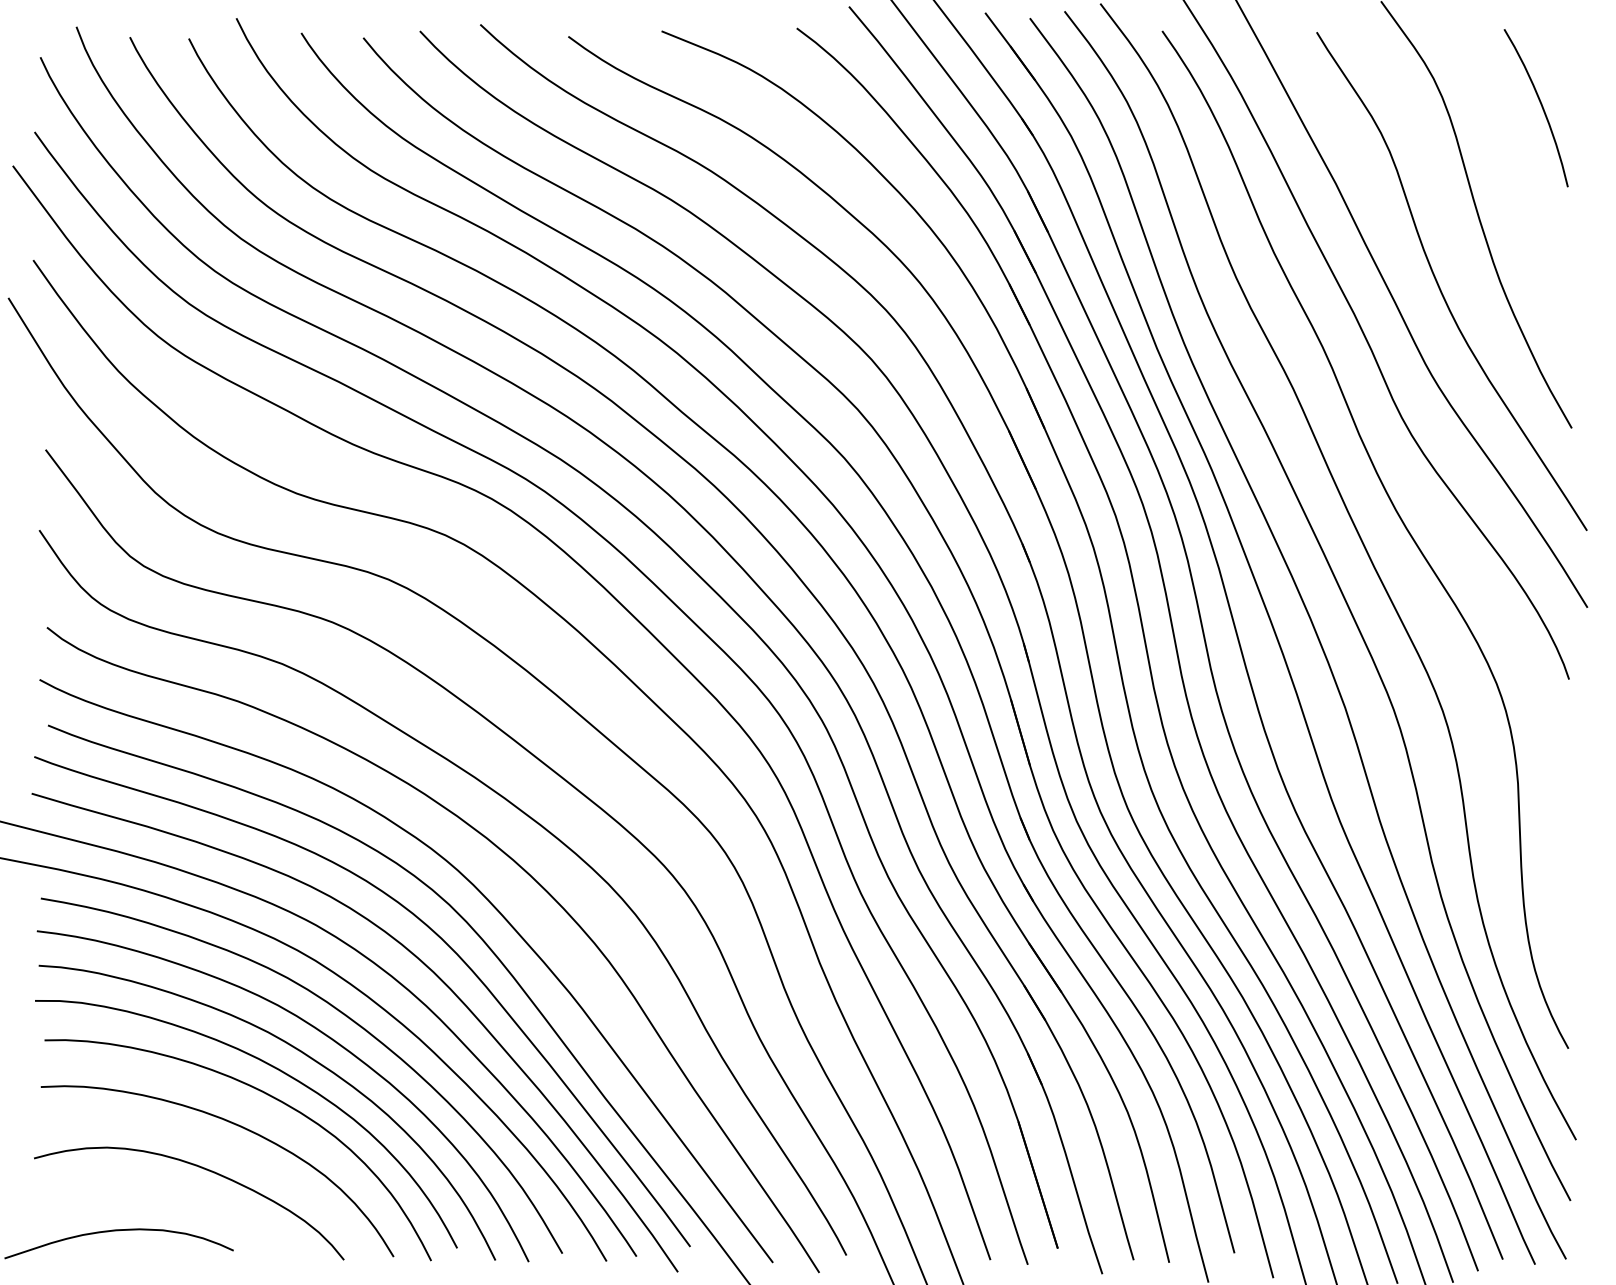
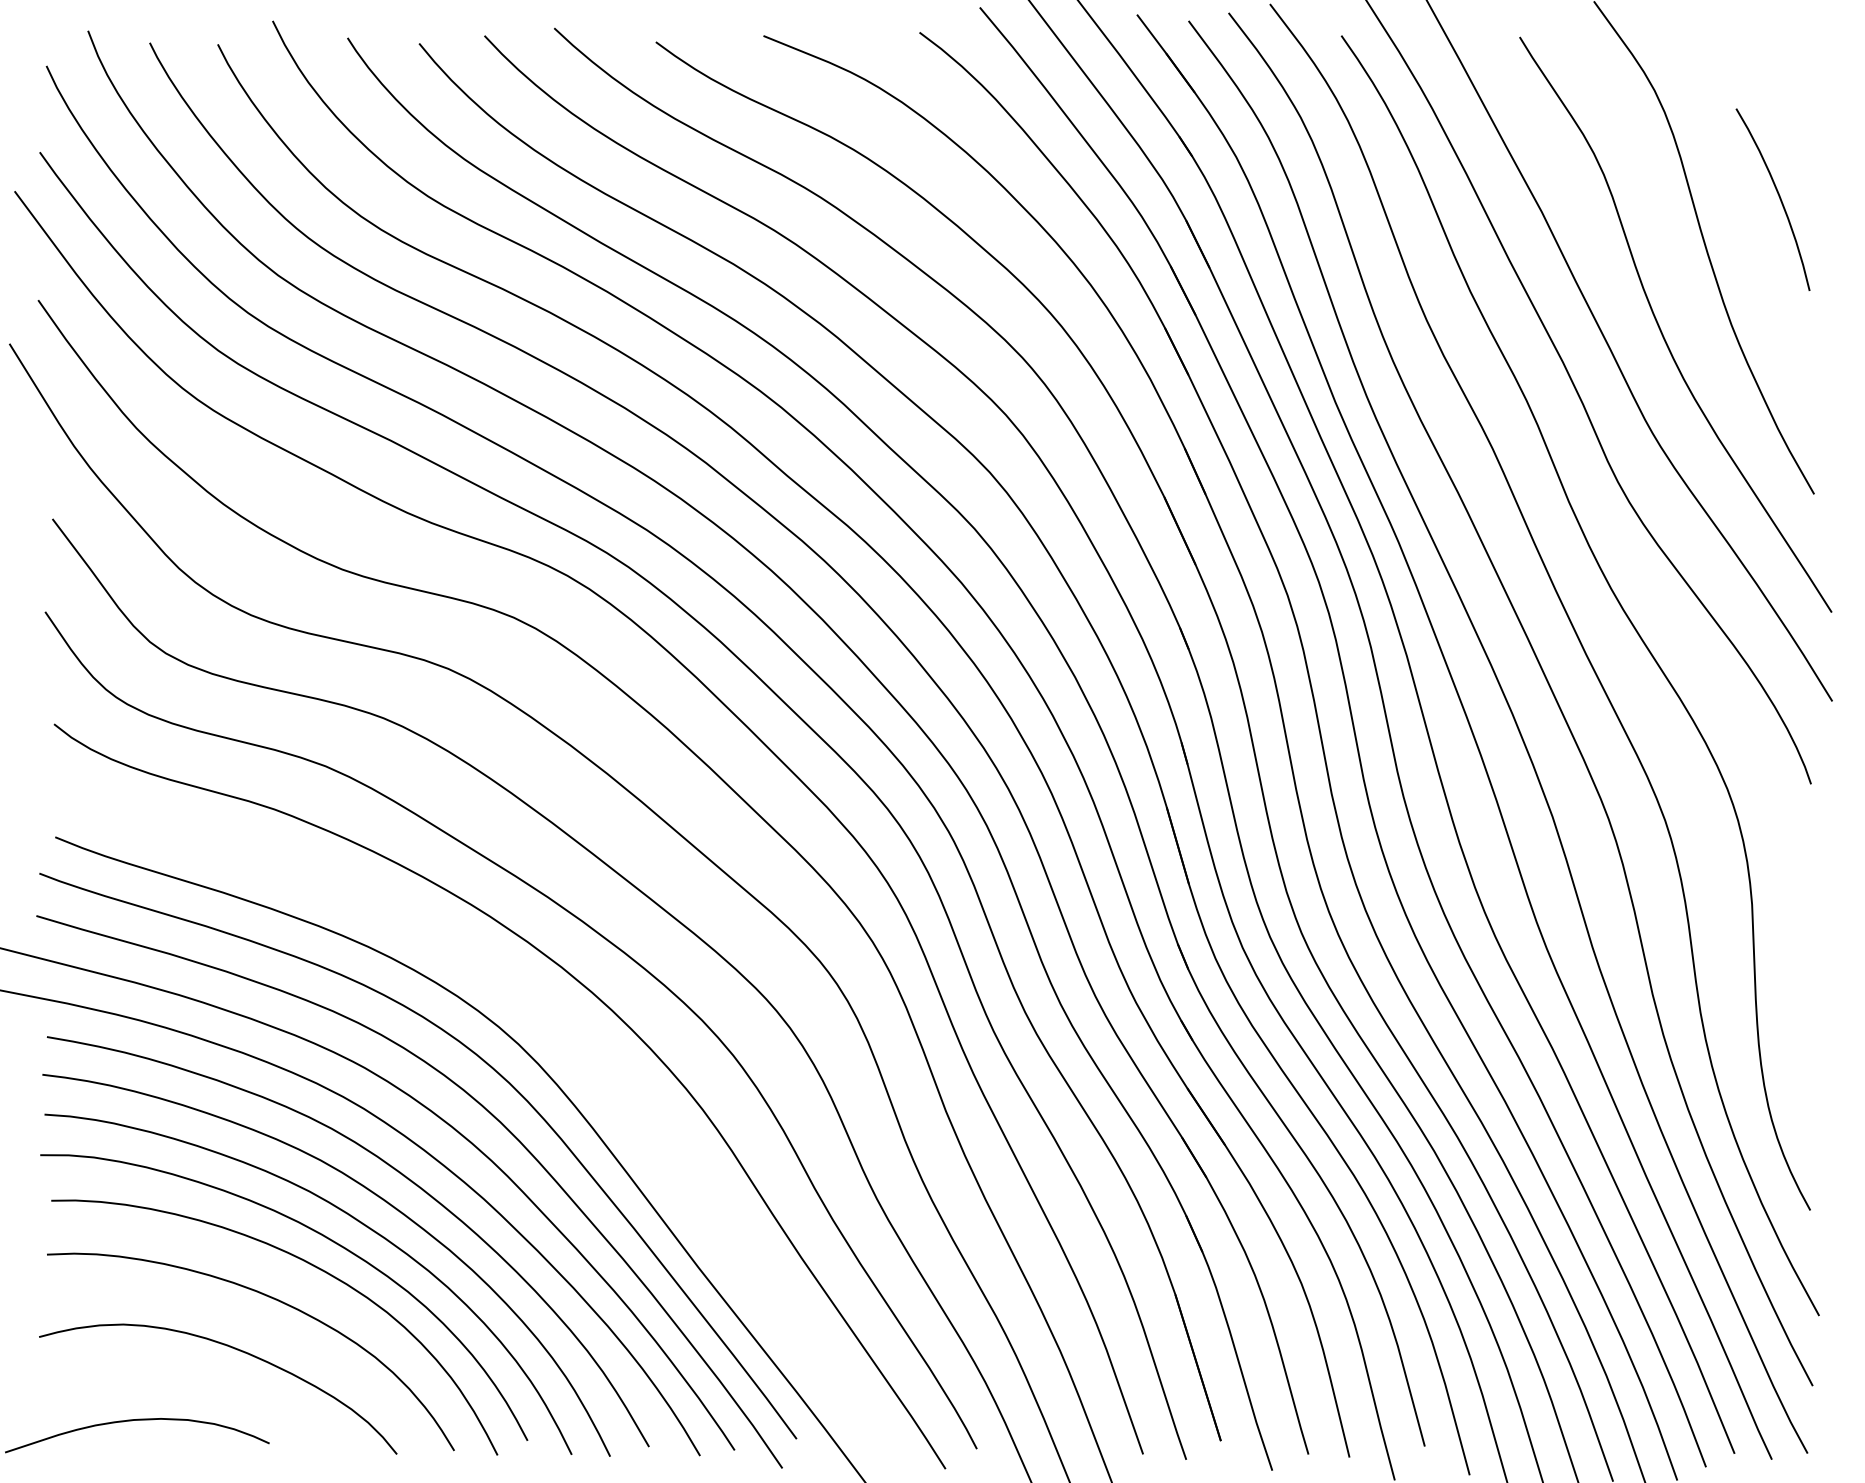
curve: (1541, 107) -> (1779, 198), moved
curve: (489, 903) -> (564, 1042), removed

